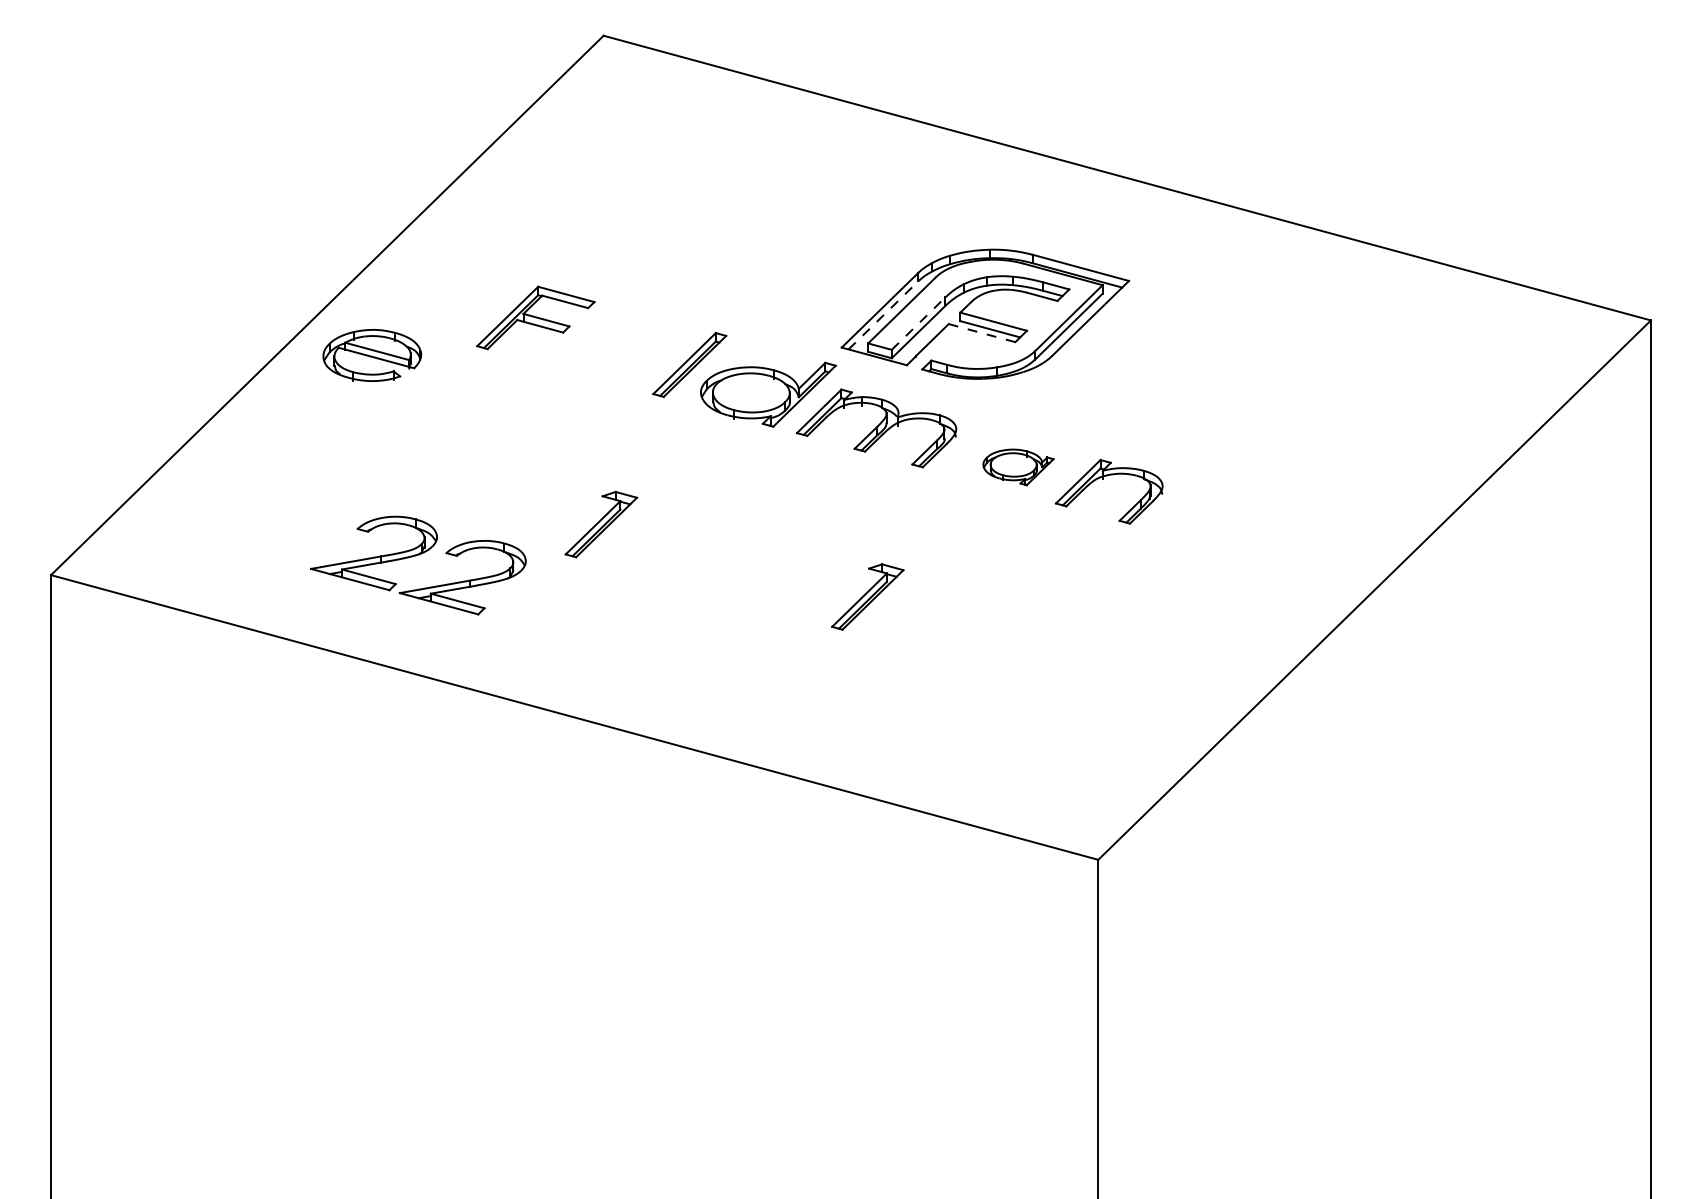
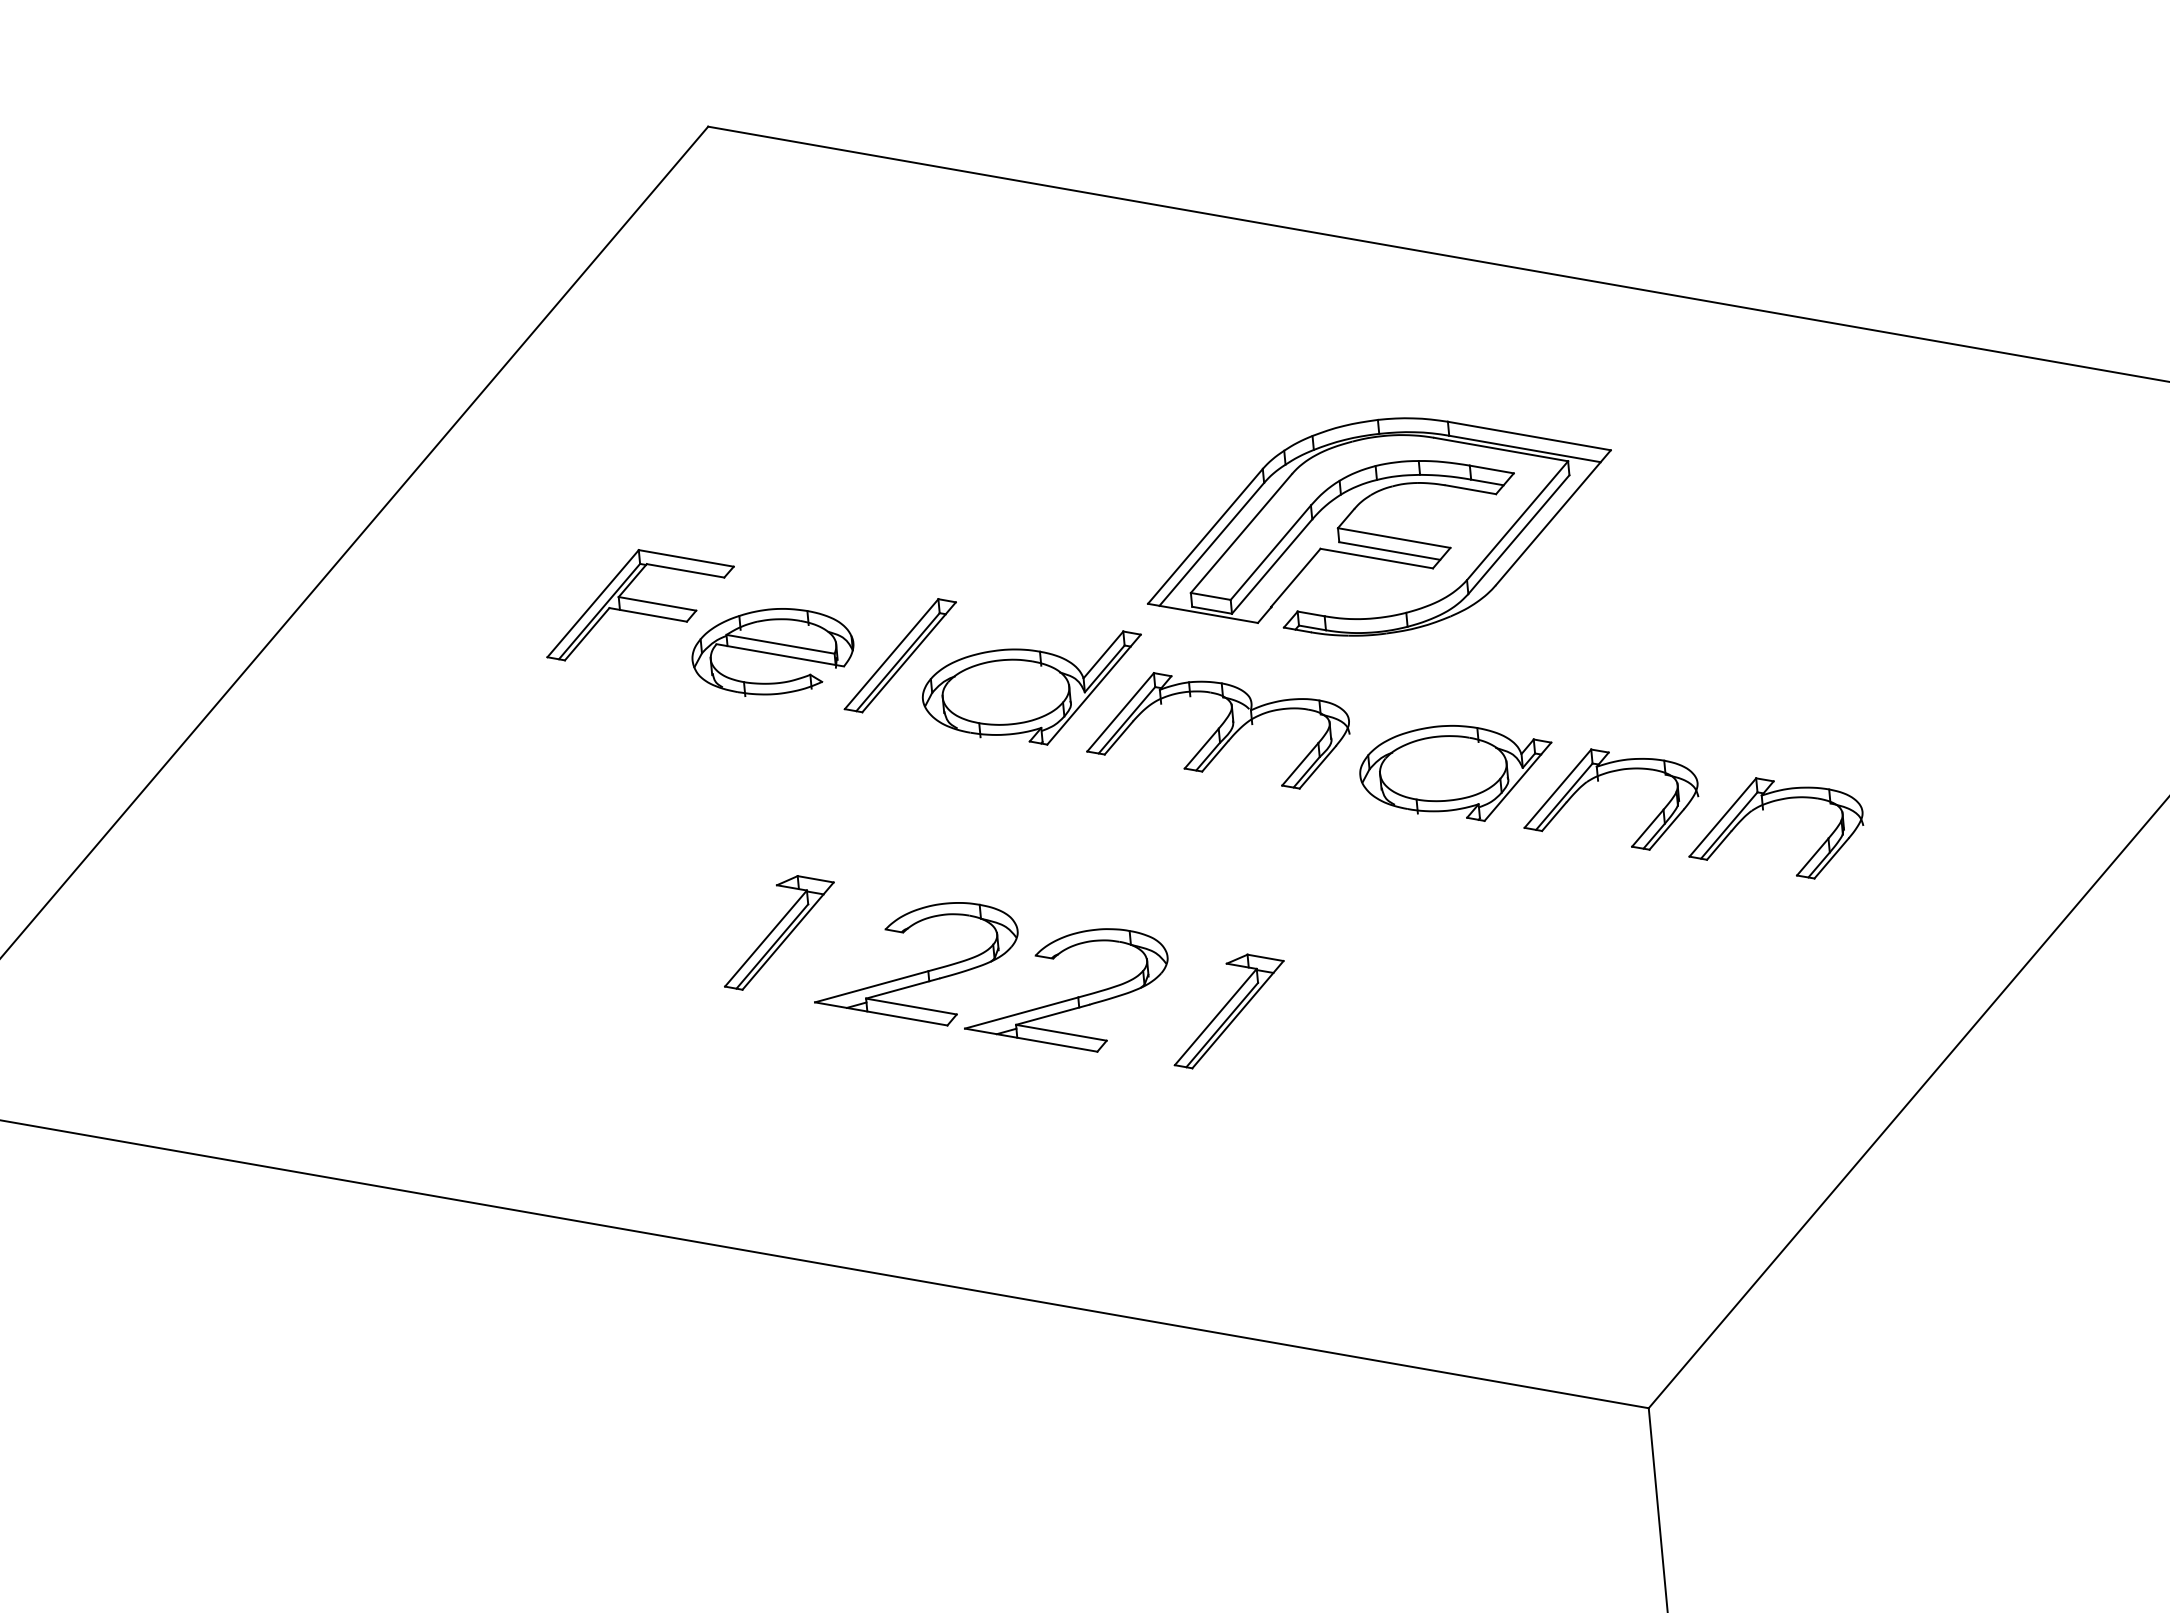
line: (883, 315) -> (1211, 544), dashed -> solid
line: (918, 323) -> (1270, 552), dashed -> solid
line: (982, 333) -> (1377, 559), dashed -> solid
part: (372, 355) -> (773, 651), moved
part: (1018, 467) -> (1457, 774), size x1.67
part: (1201, 506) -> (1764, 810), added
part: (416, 556) -> (986, 965), moved

